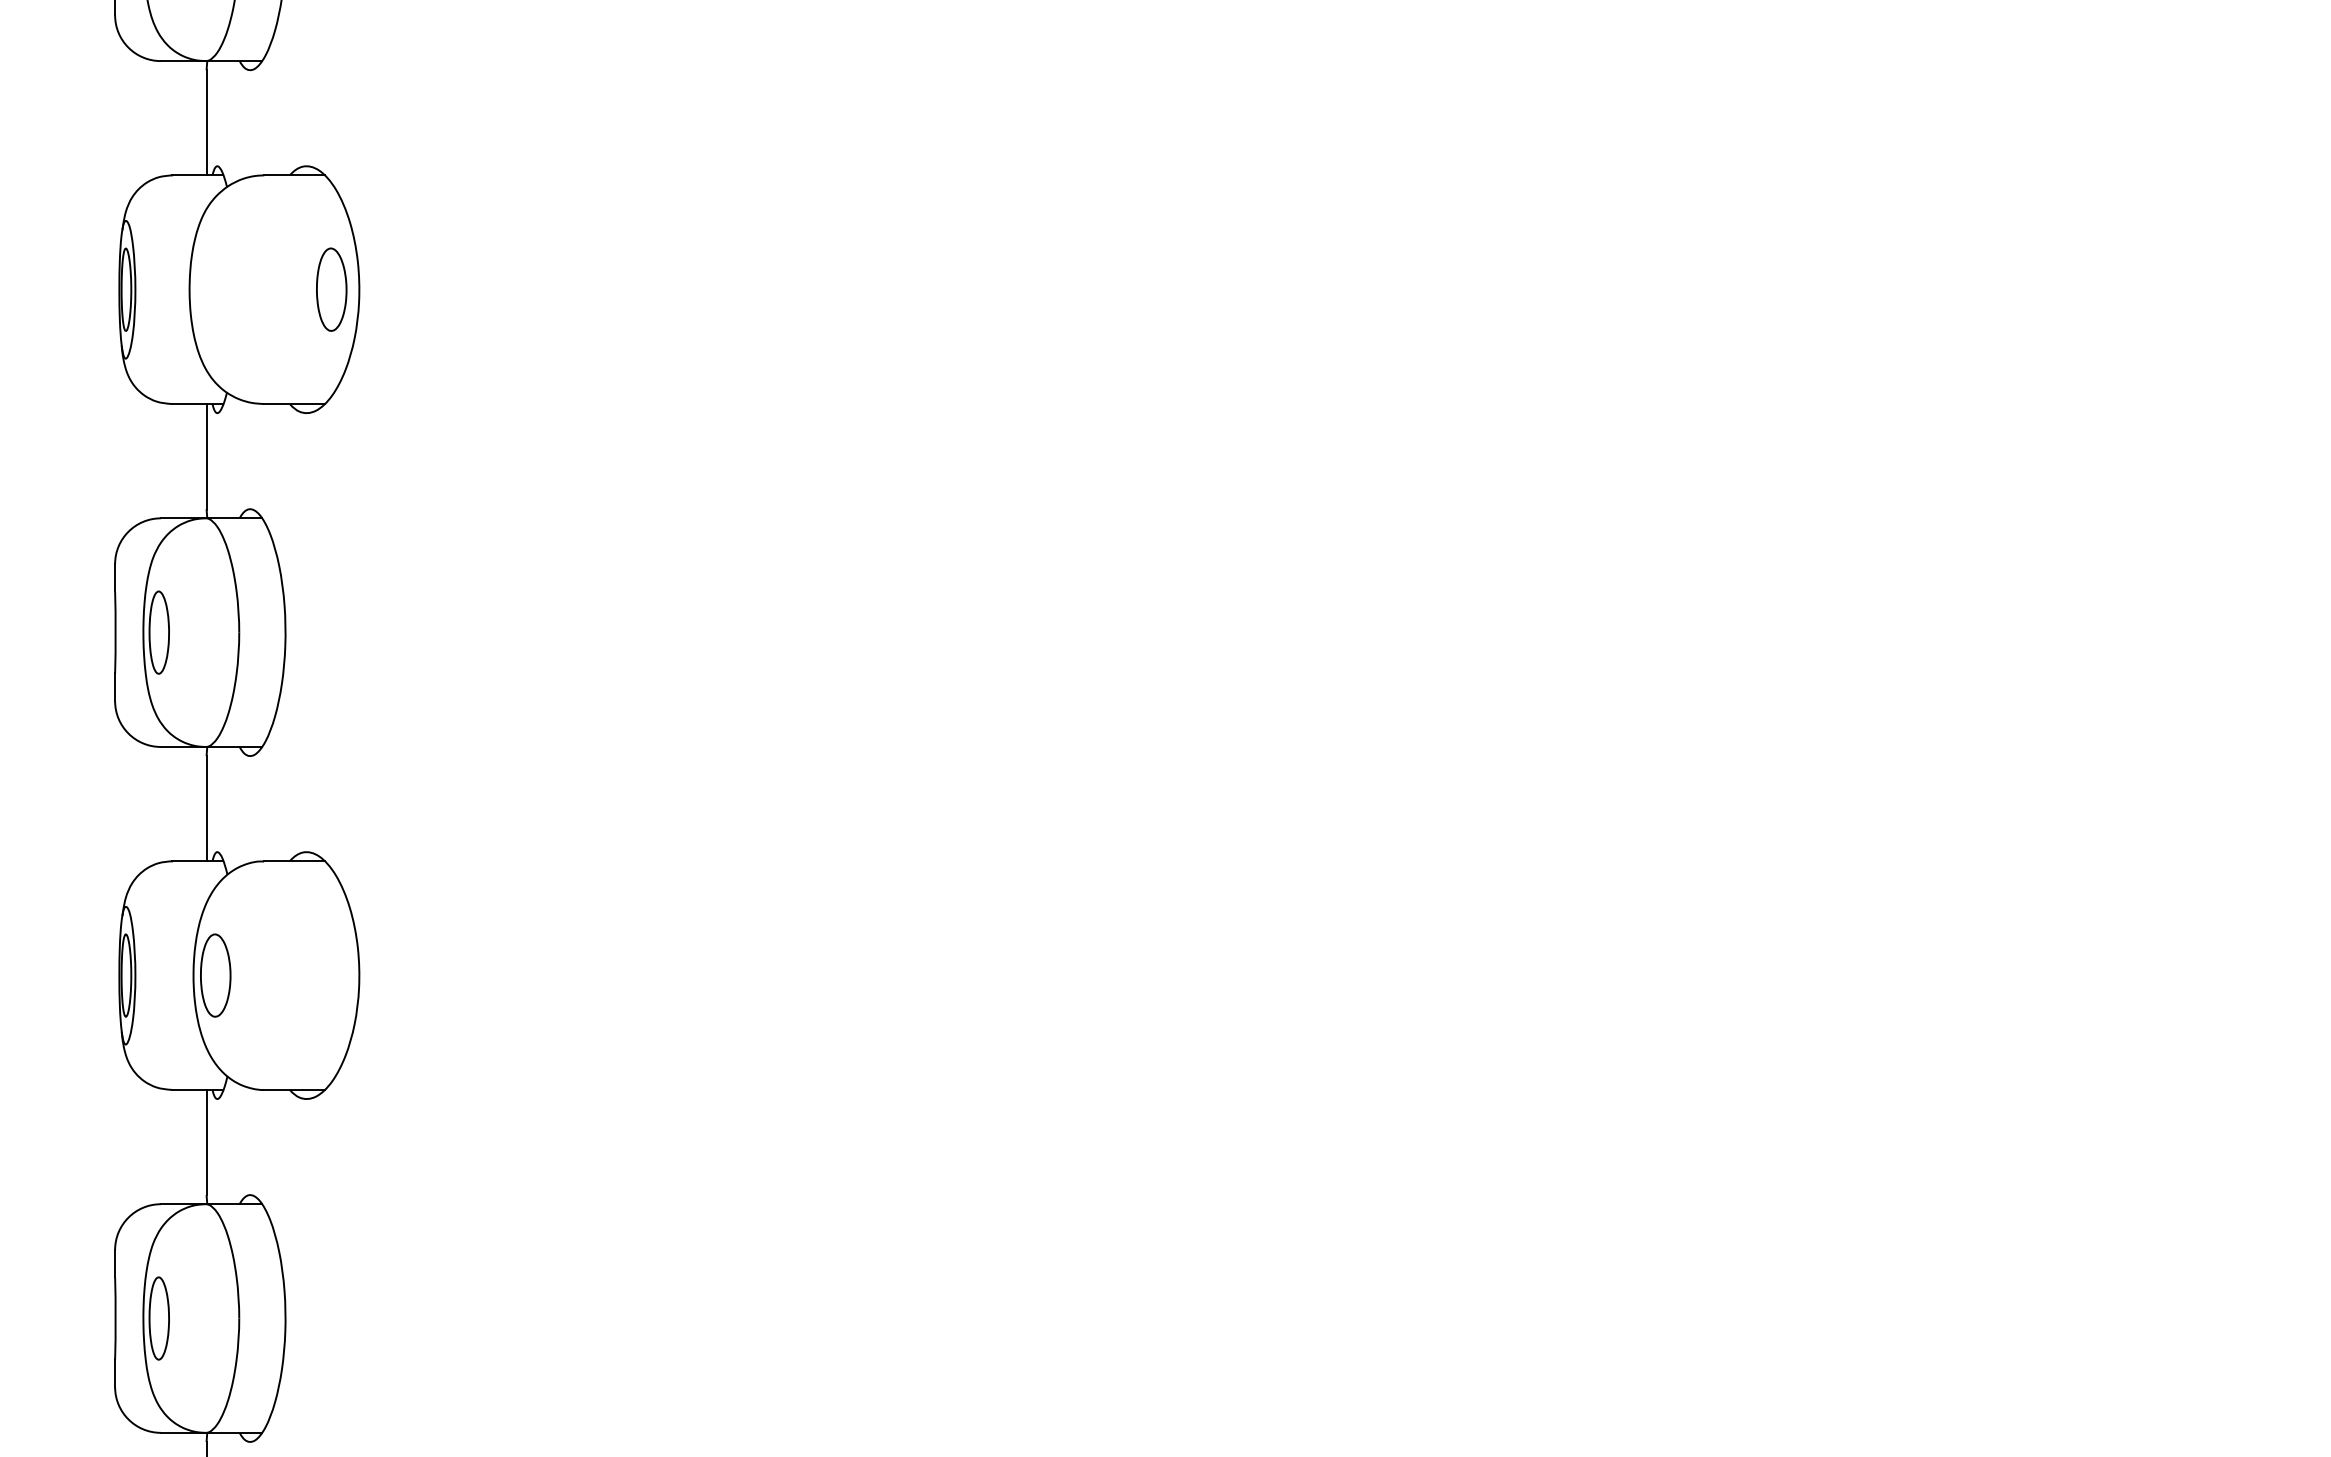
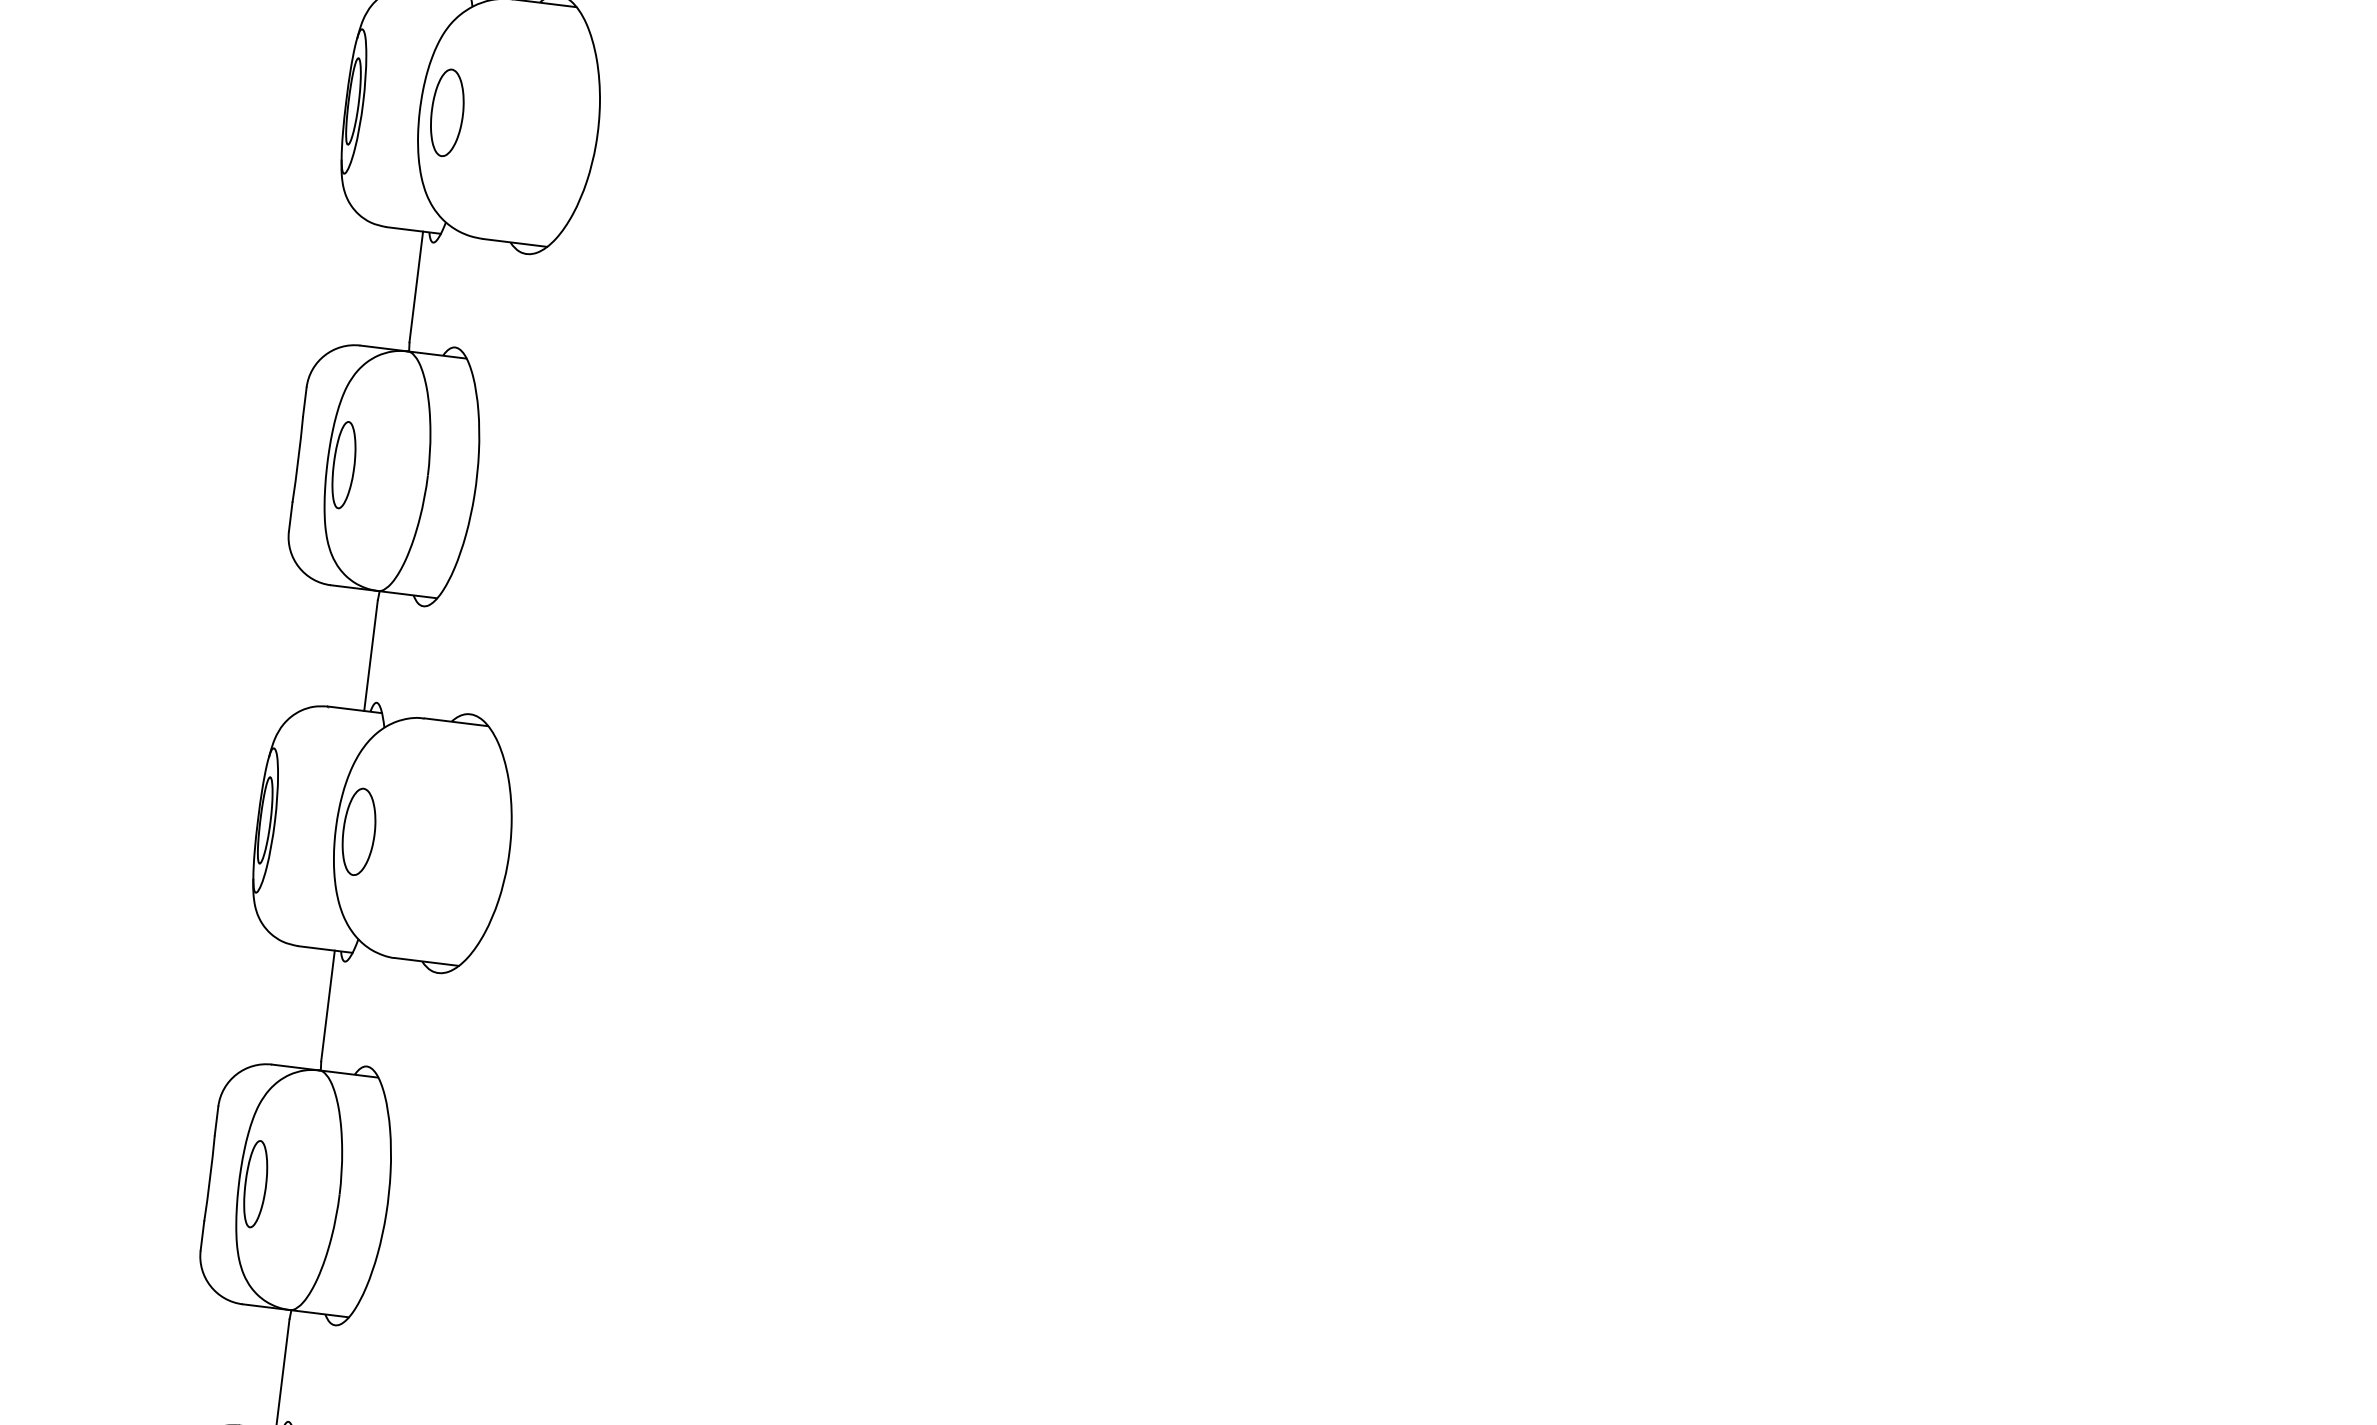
part: (331, 289) -> (447, 112), moved

